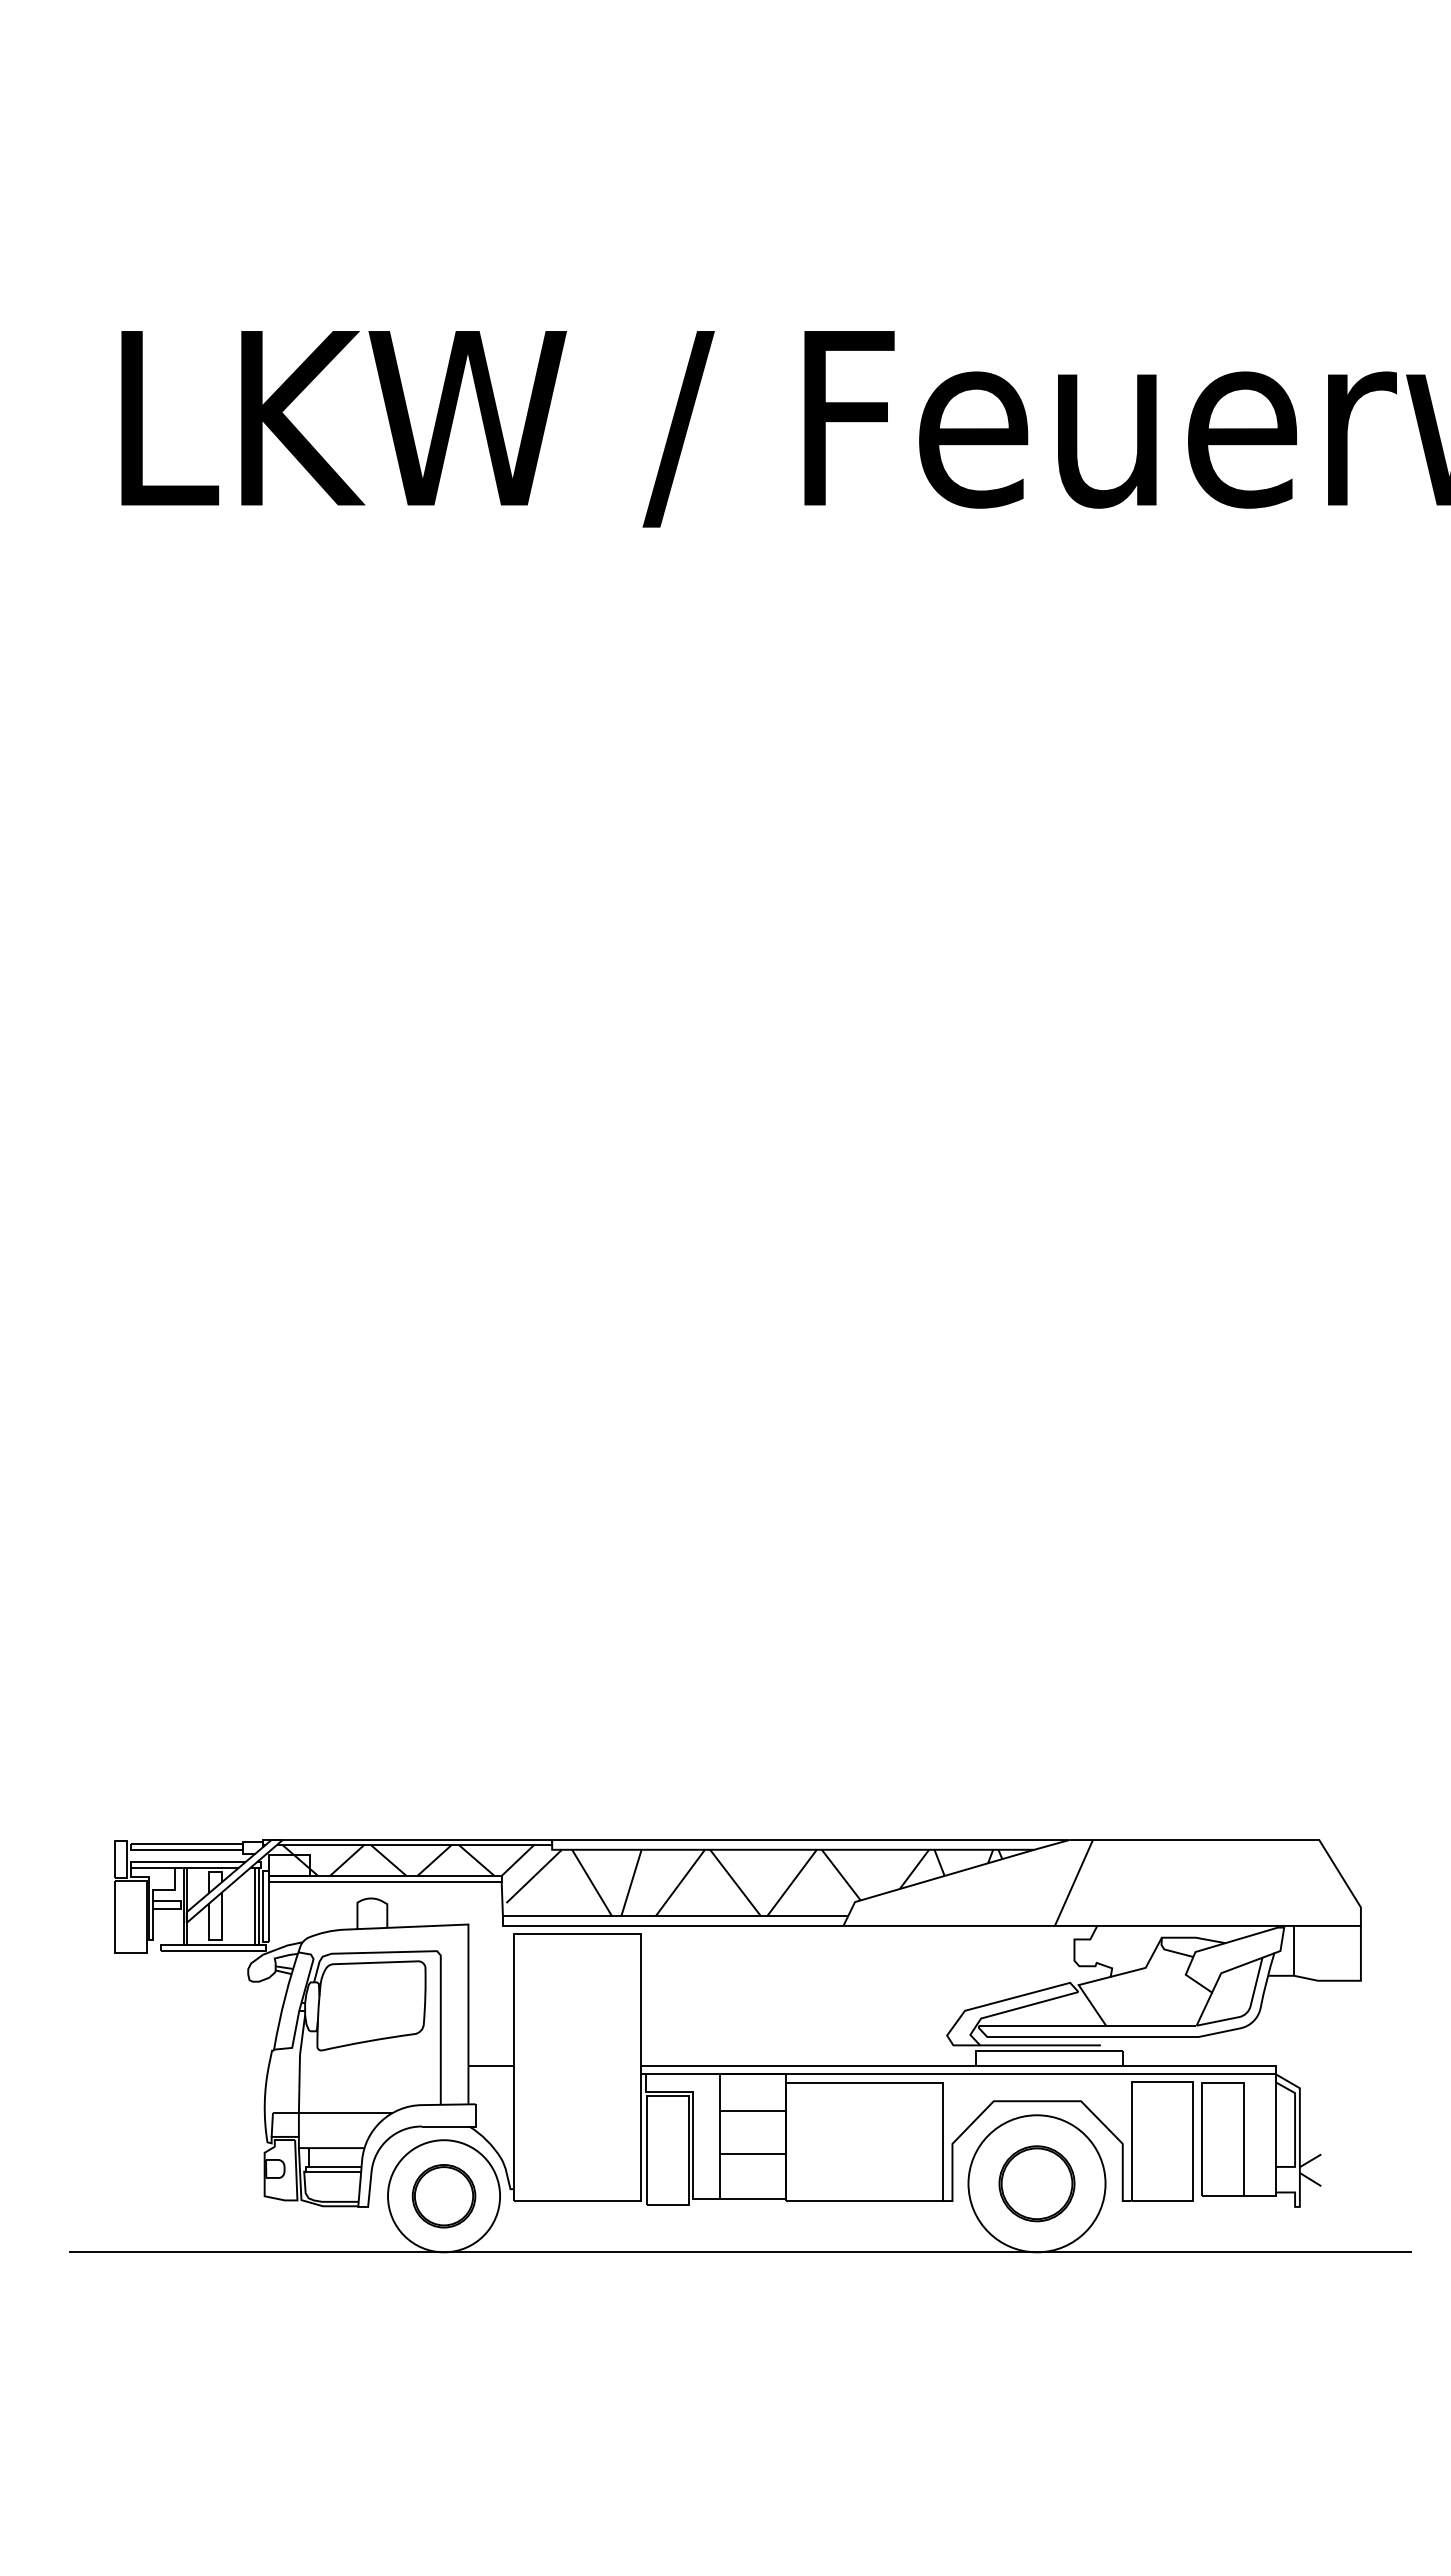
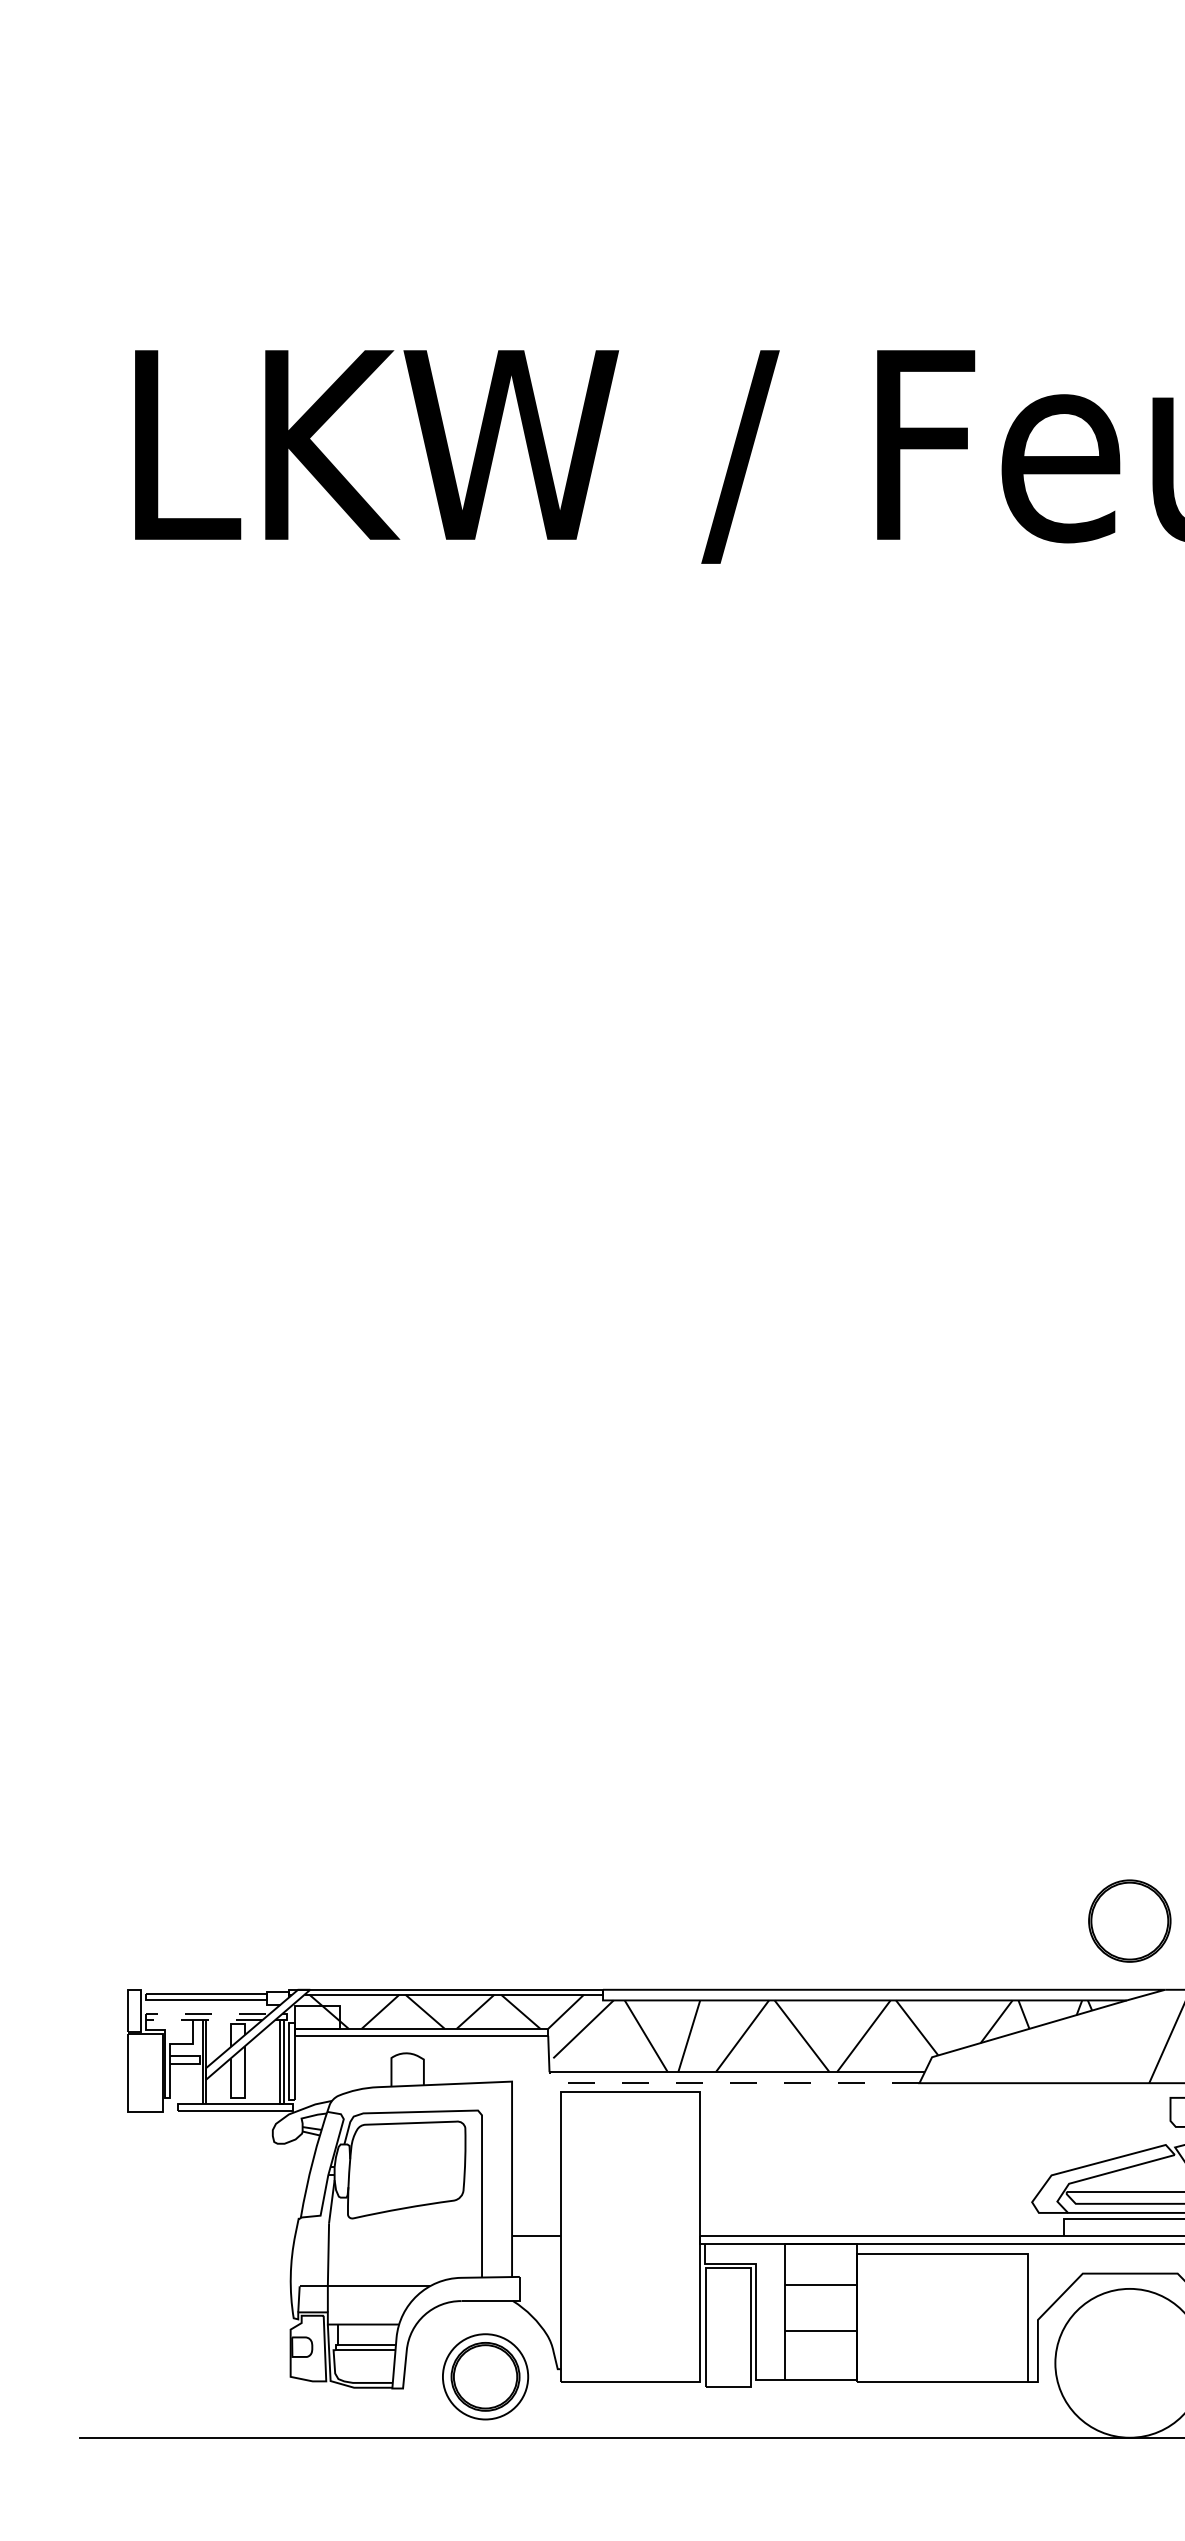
line: (131, 1862) -> (145, 2014), solid -> dashed
line: (666, 1925) -> (727, 2082), solid -> dashed
part: (1036, 2183) -> (1129, 1920), moved
circle: (444, 2196) -> (486, 2377), size x0.7

